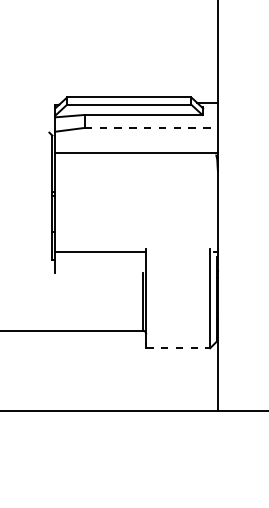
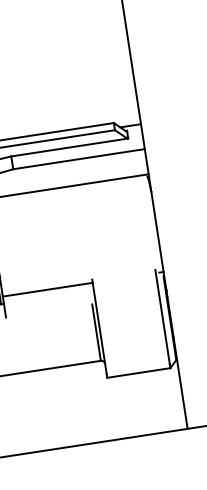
line: (151, 127) -> (79, 158), dashed -> solid
line: (178, 348) -> (139, 373), dashed -> solid

